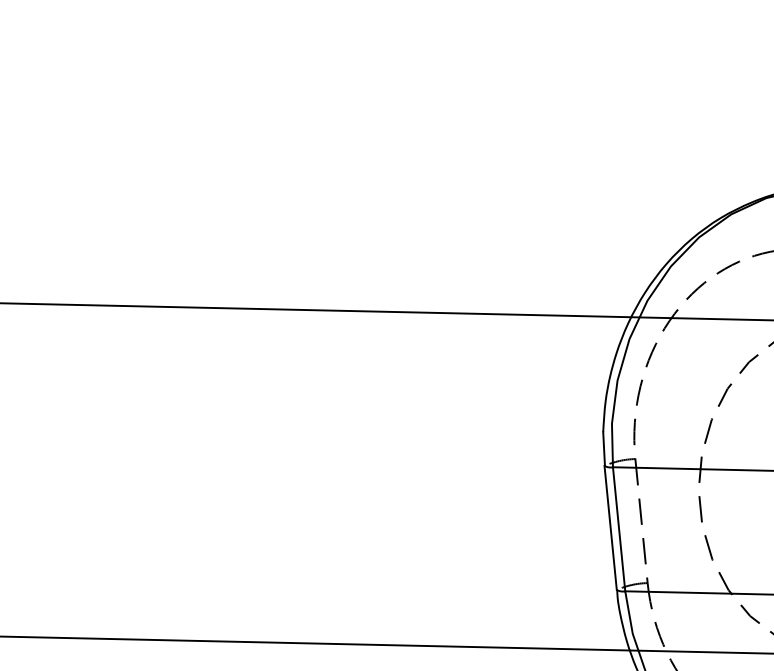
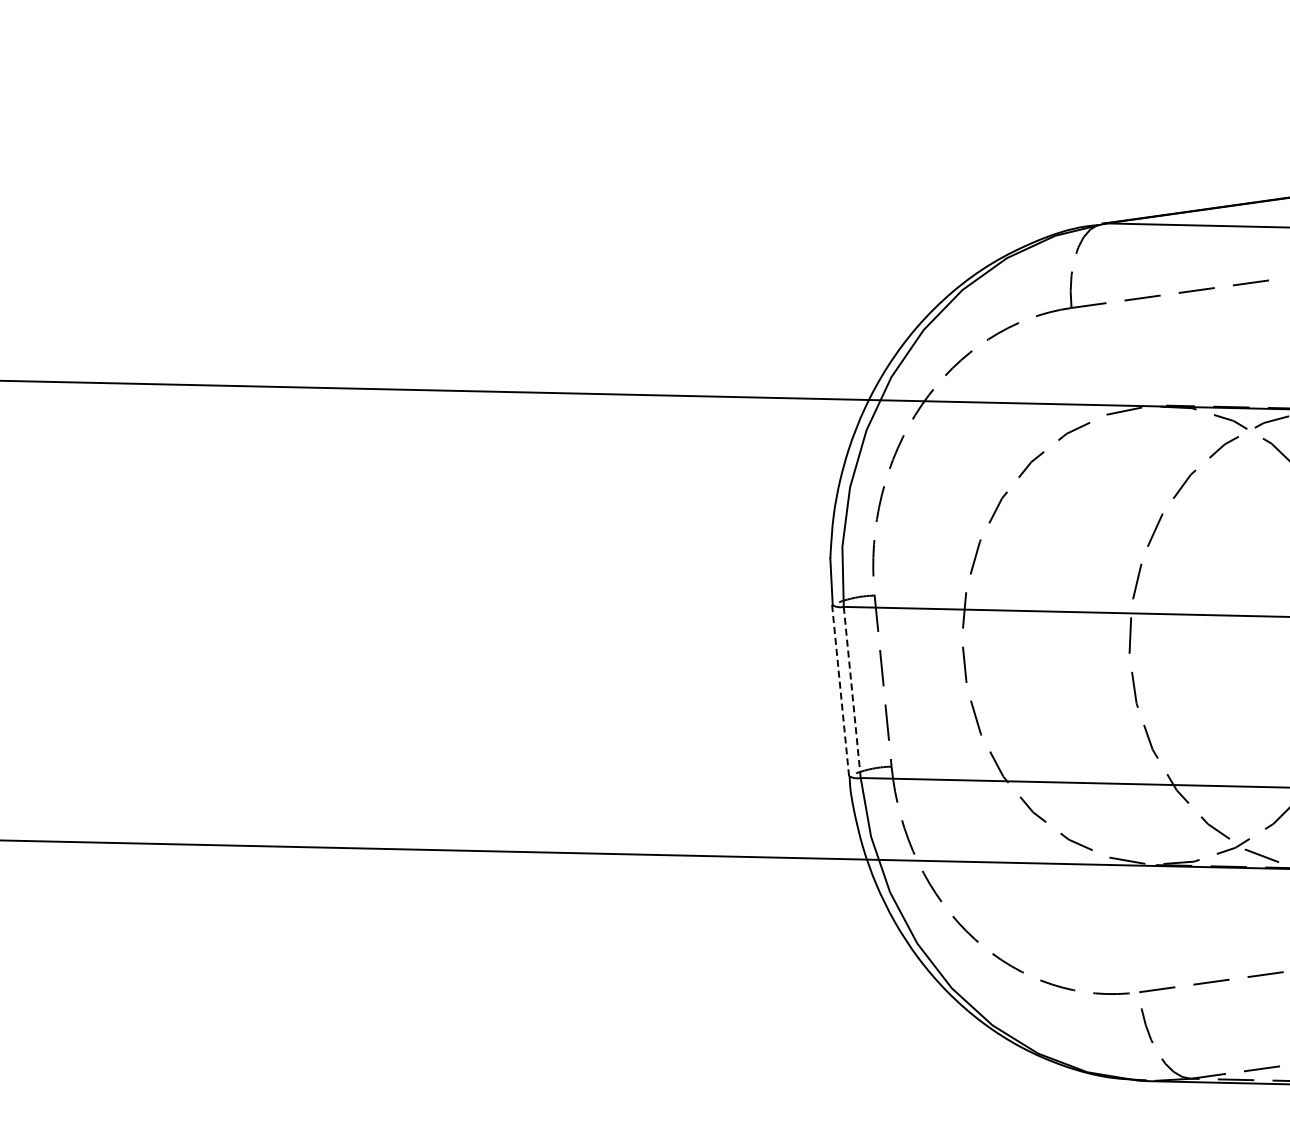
line: (610, 527) -> (840, 690), solid -> dashed
line: (619, 529) -> (852, 692), solid -> dashed

